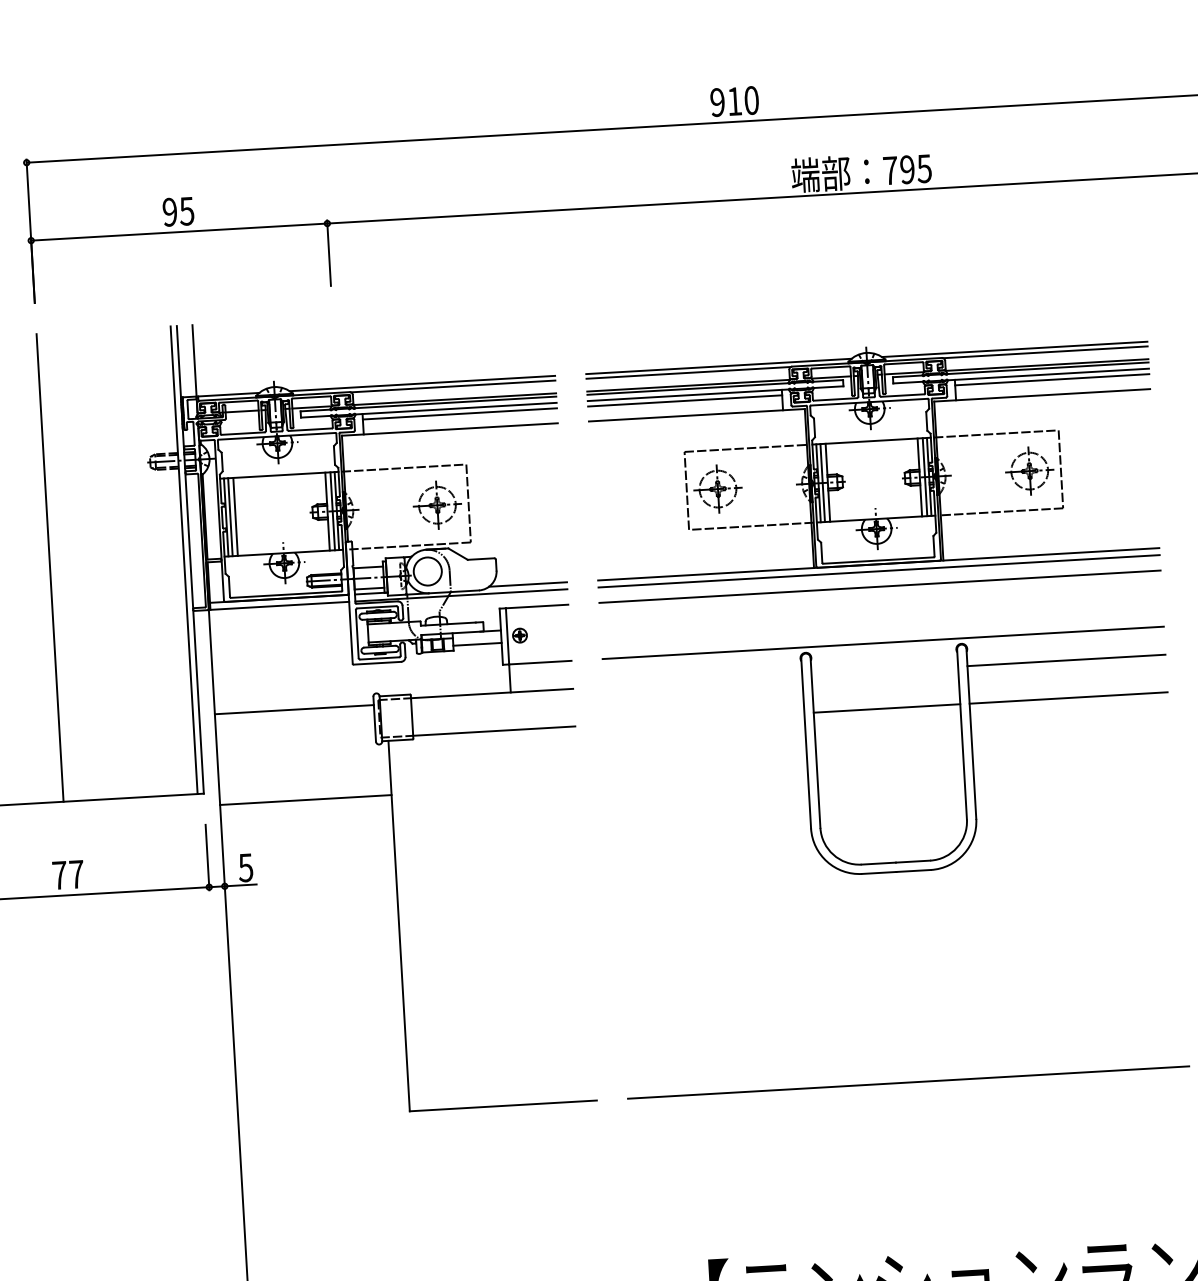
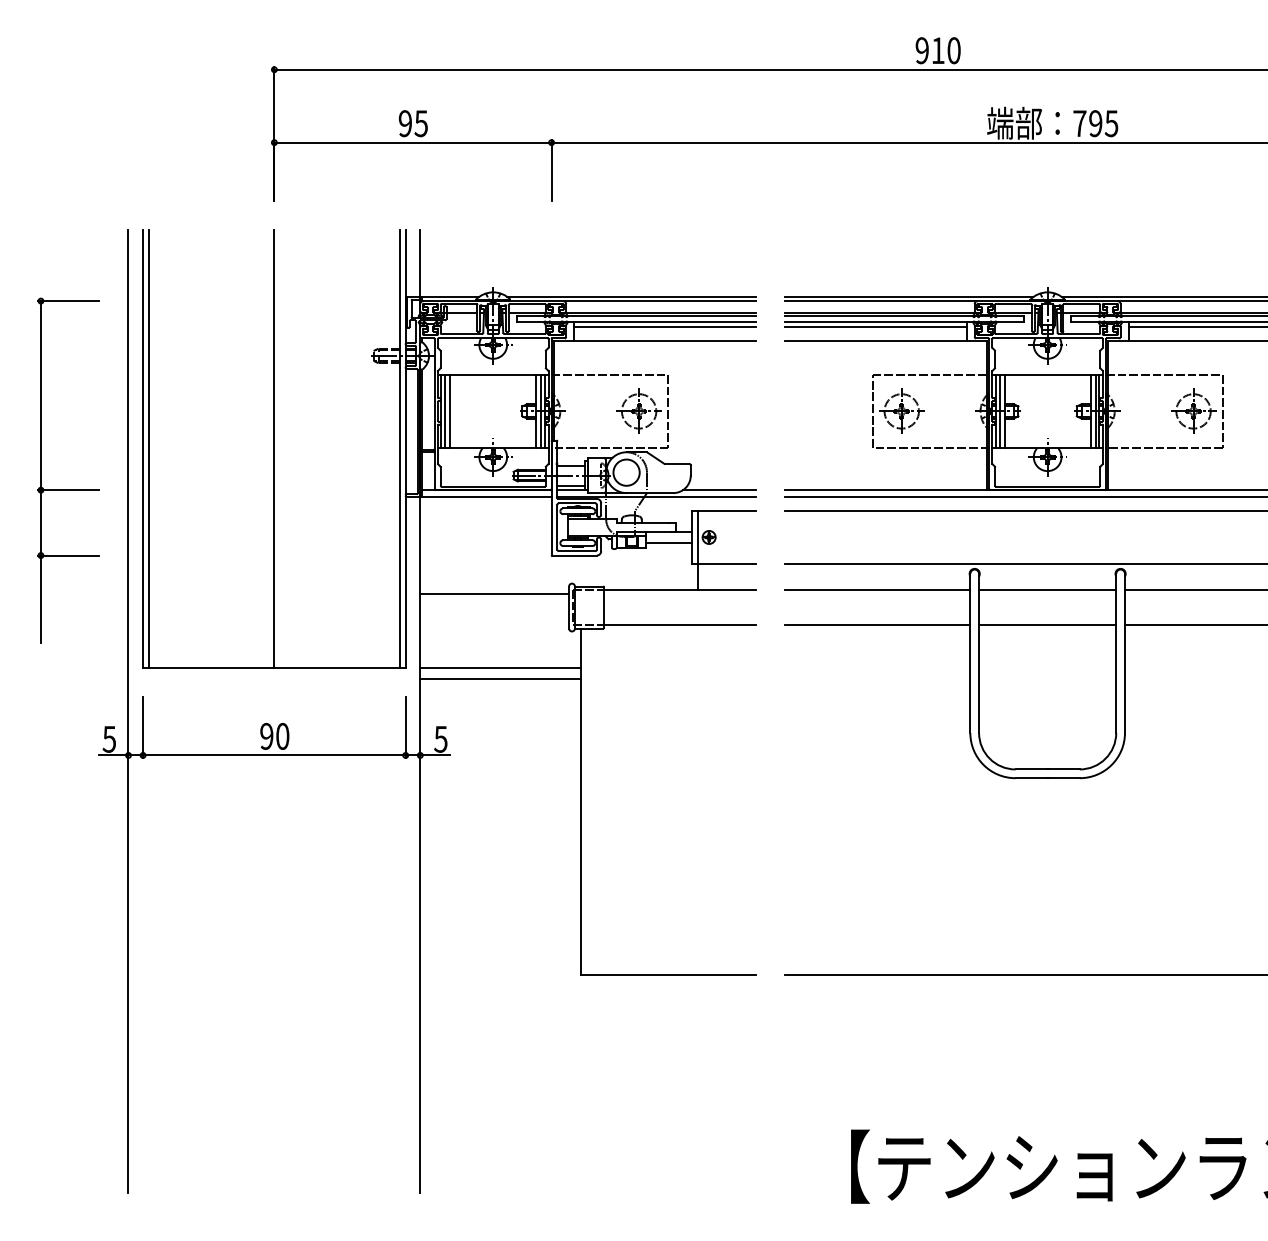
line: (884, 670) -> (1047, 589), added
line: (703, 680) -> (877, 589), added
line: (705, 719) -> (877, 625), added
line: (305, 787) -> (500, 667), added
text: (67, 873) -> (274, 735), 77 -> 90

